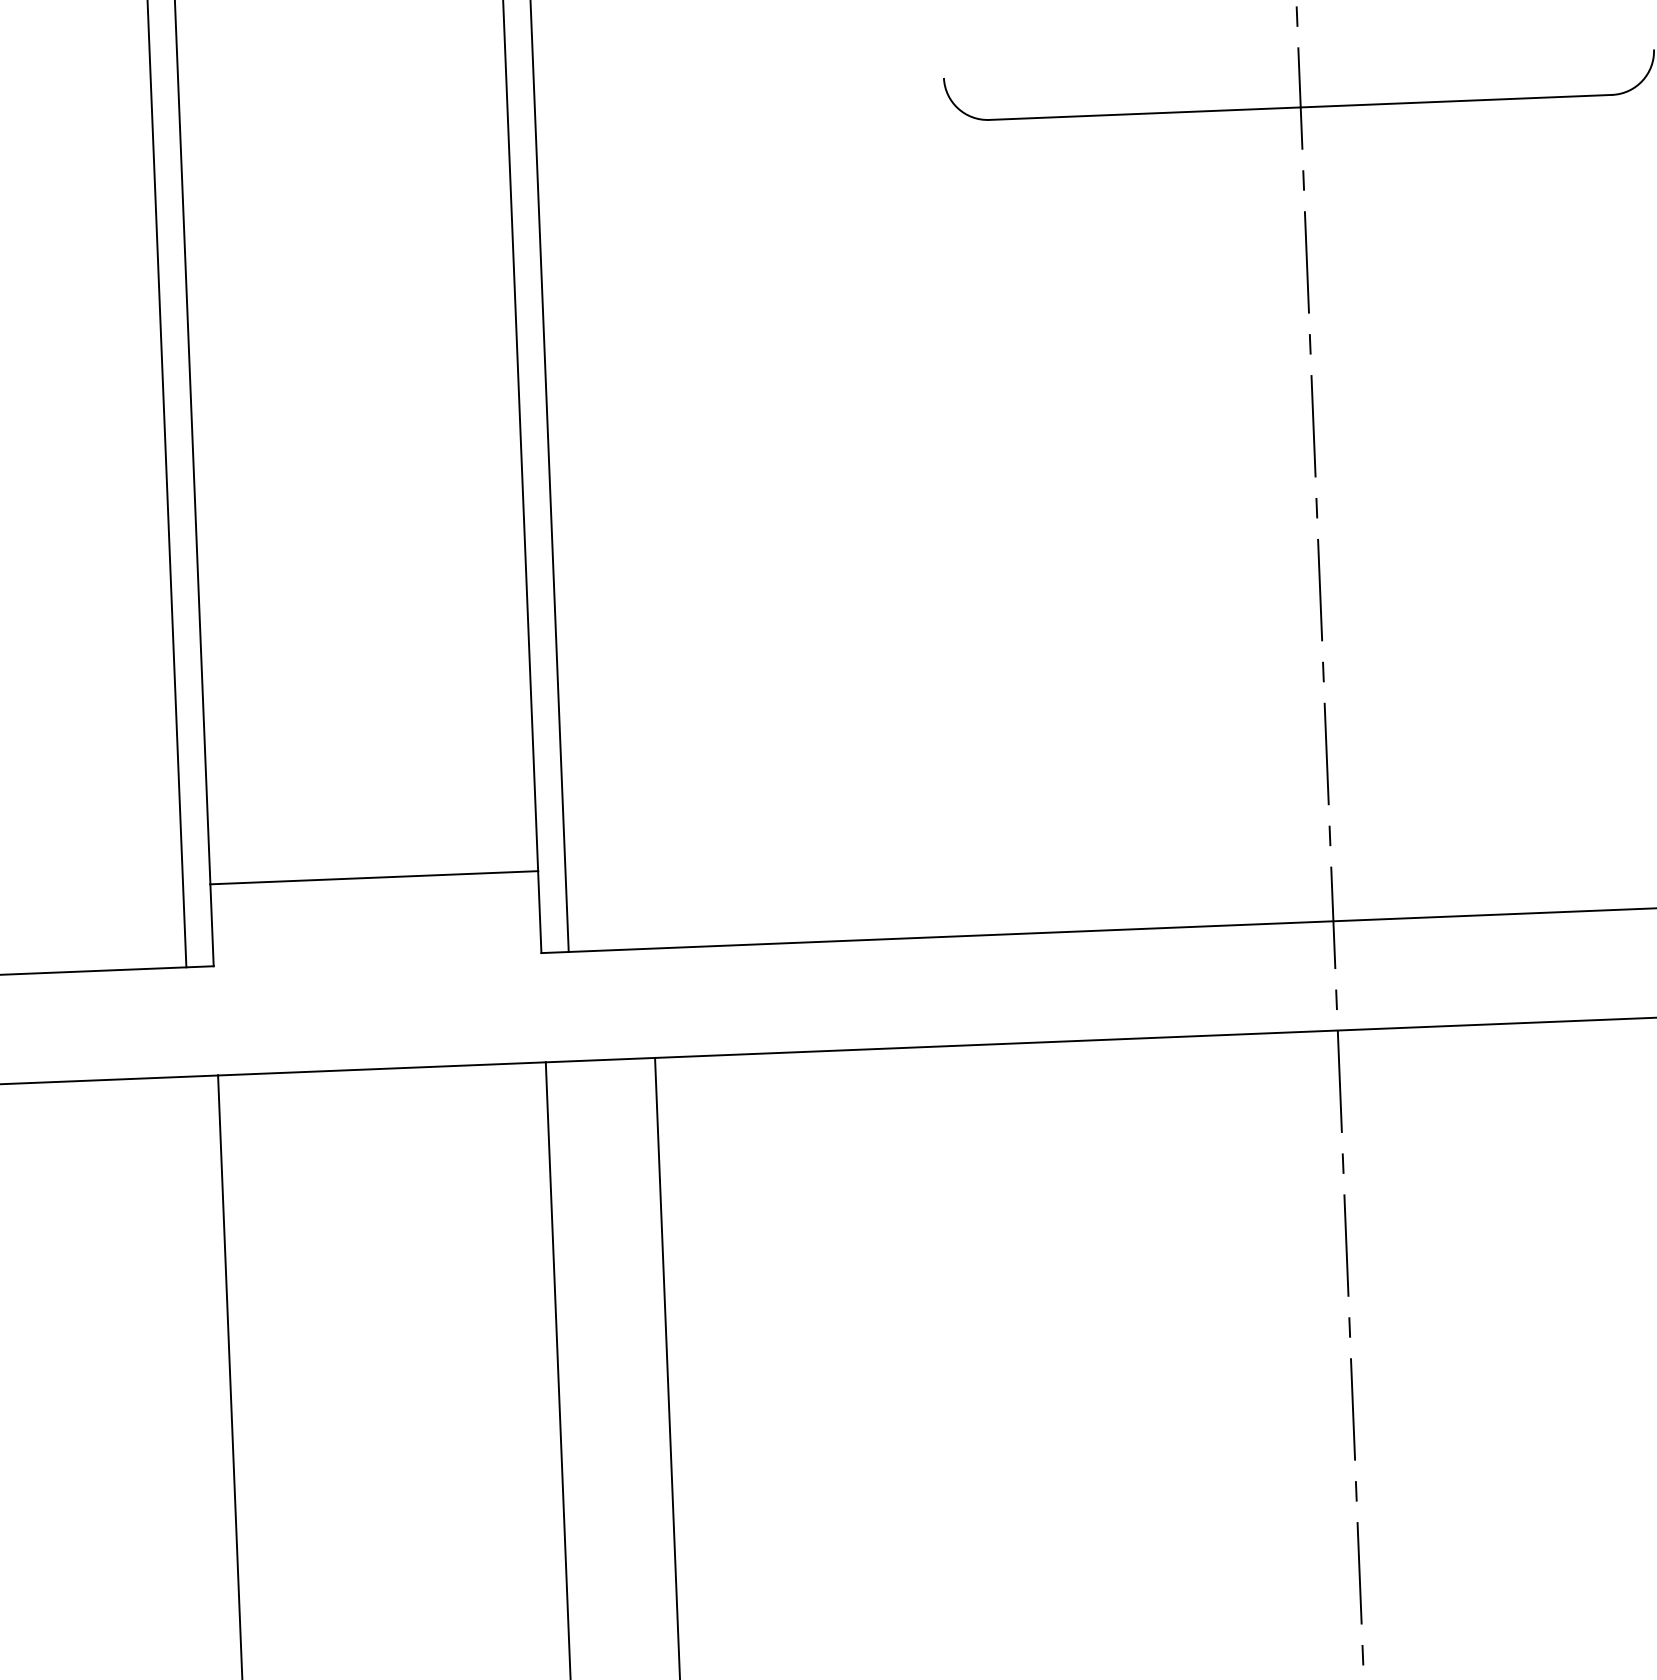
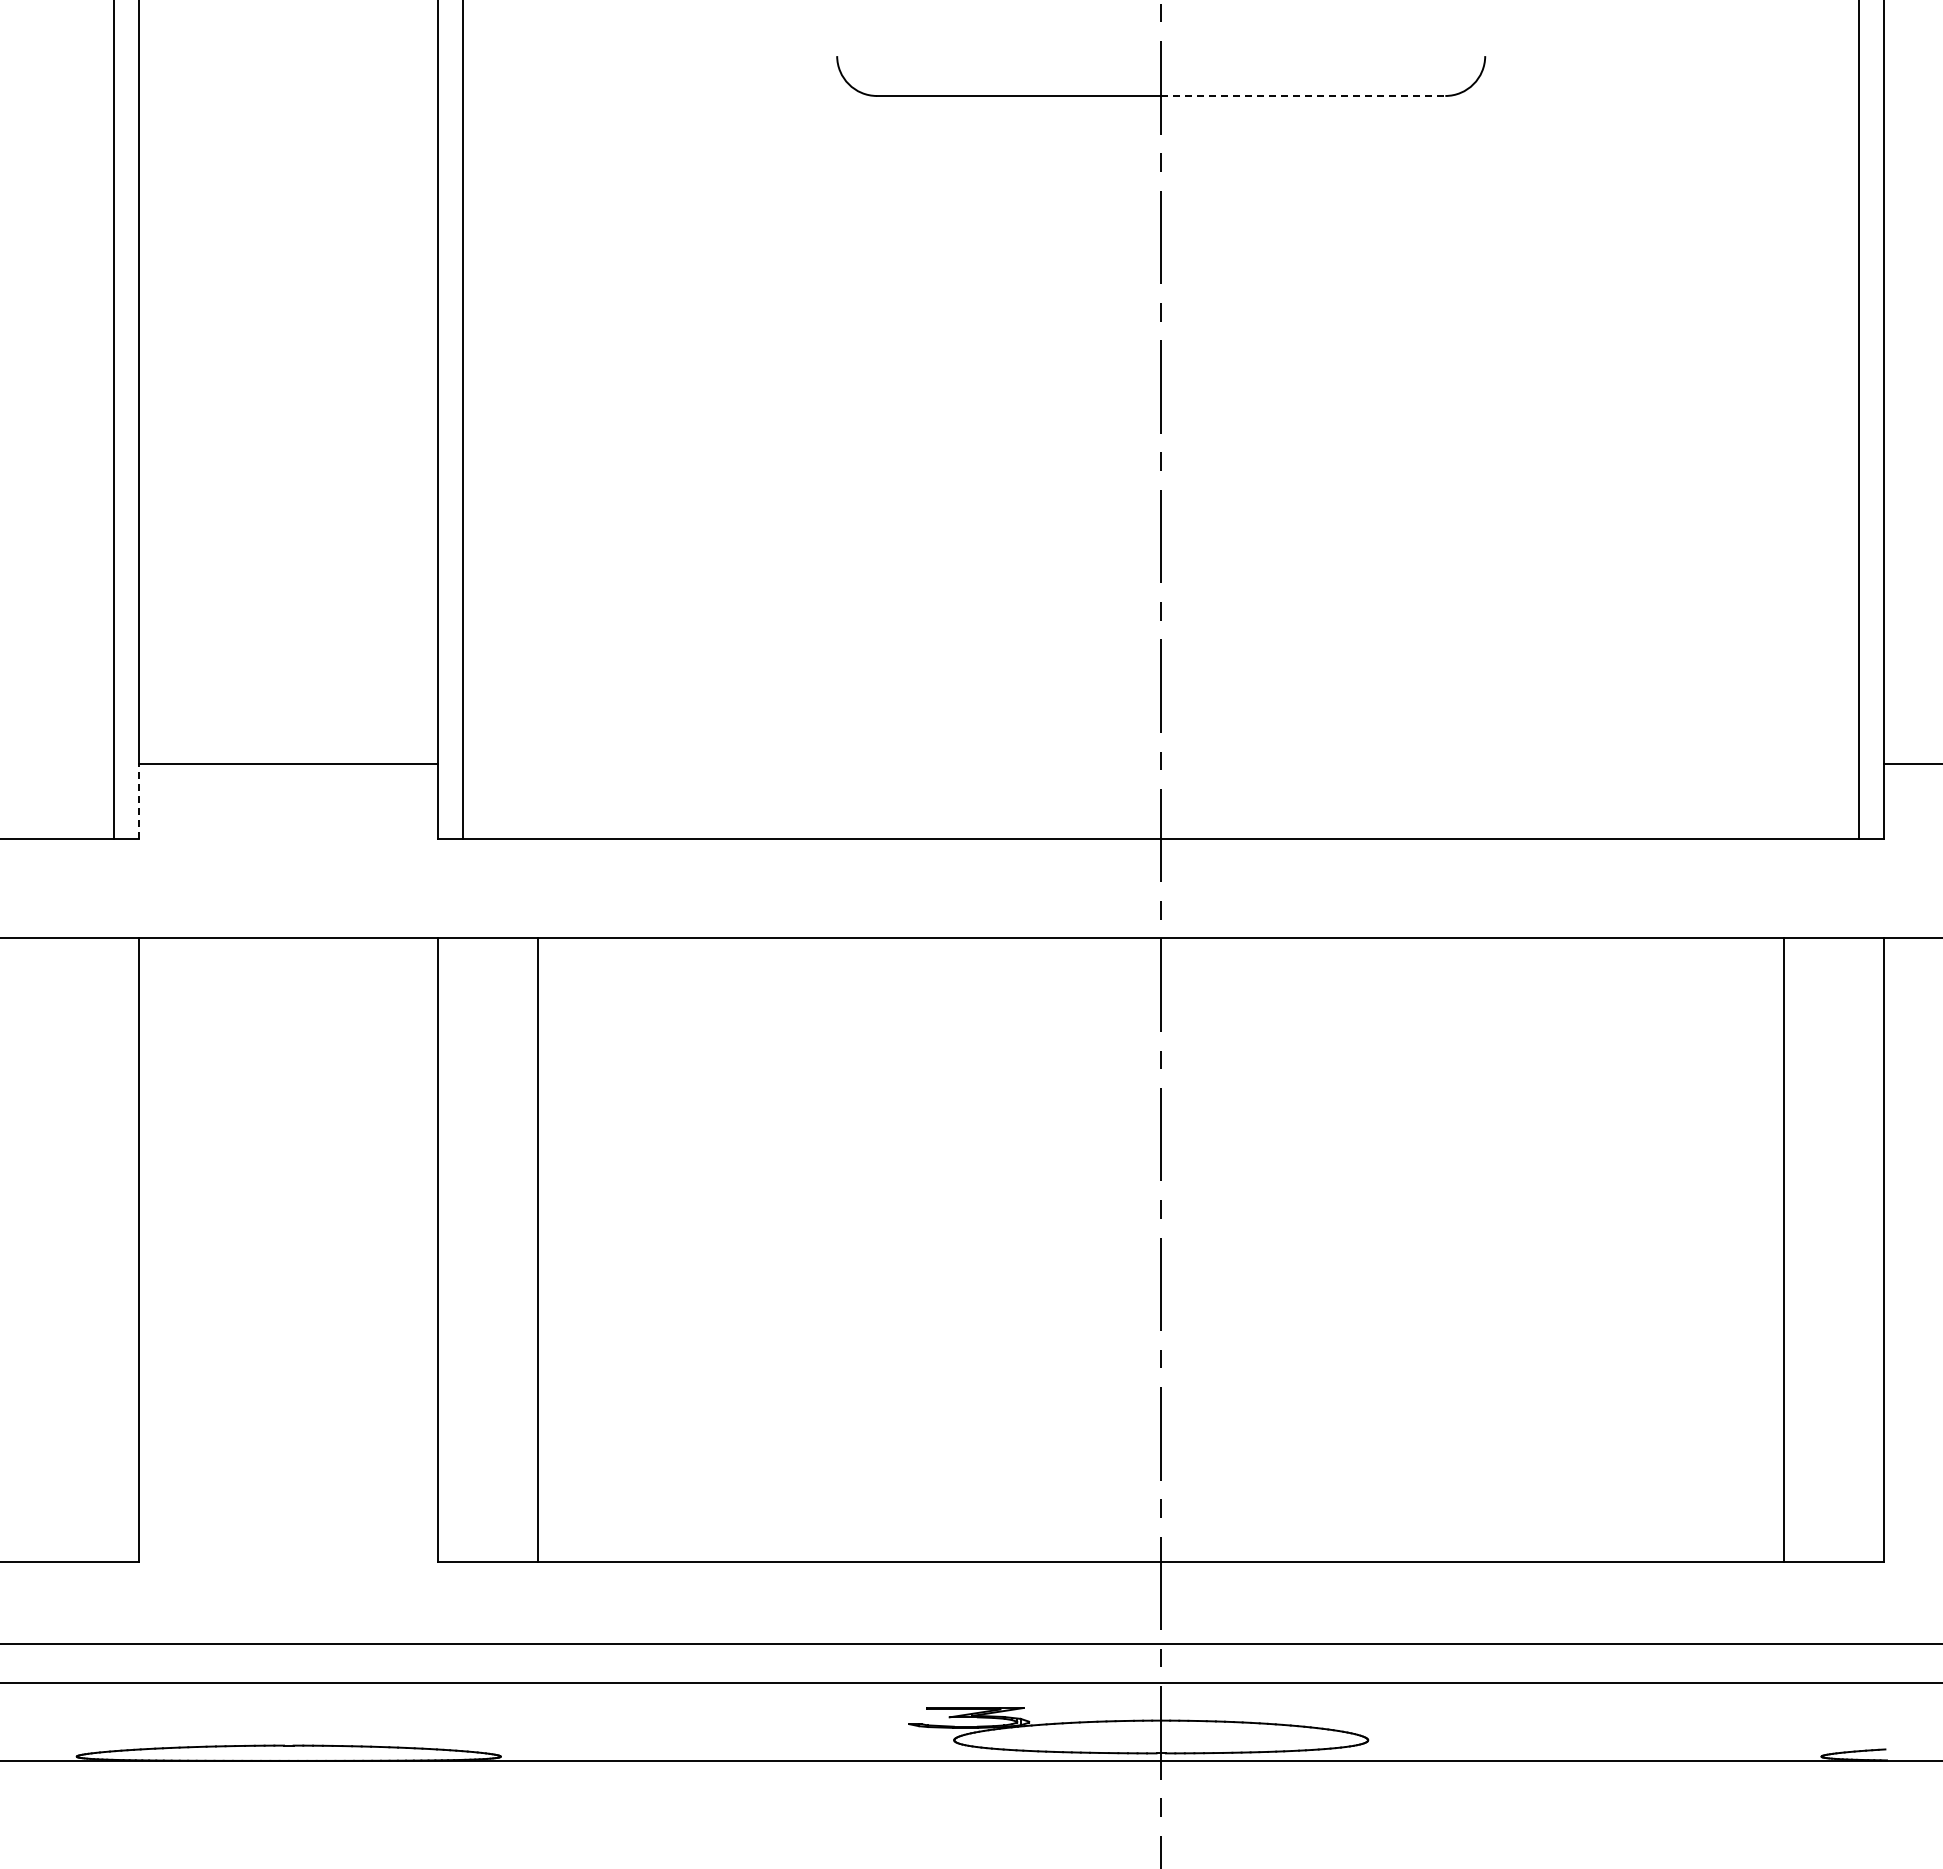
line: (1456, 101) -> (1303, 96), solid -> dashed
line: (212, 924) -> (139, 800), solid -> dashed

